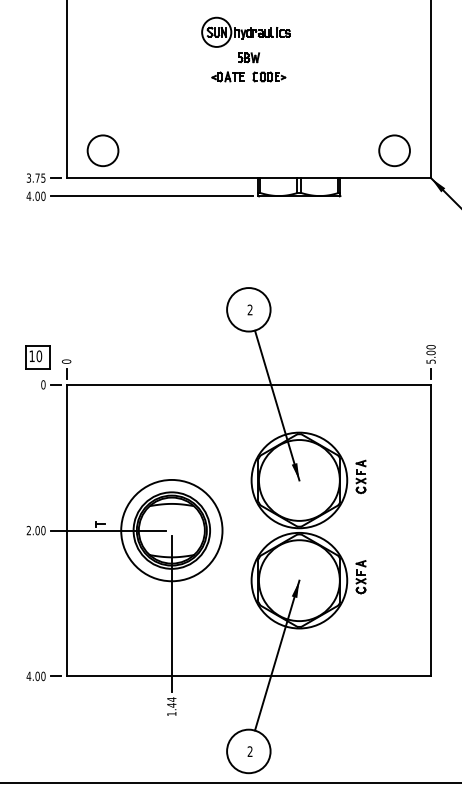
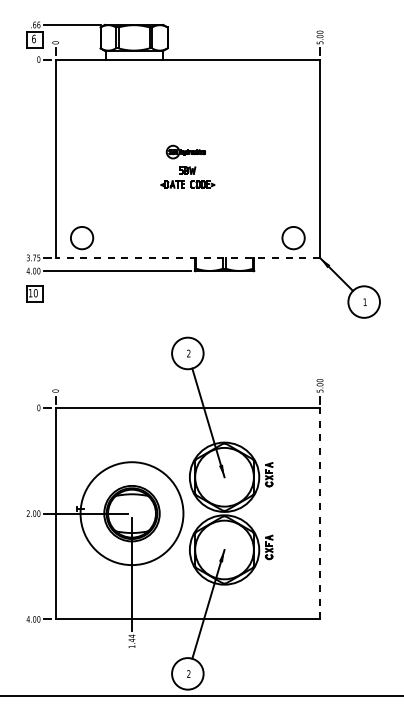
part: (245, 31) -> (185, 151), size x0.6
line: (248, 177) -> (187, 257), solid -> dashed
part: (37, 356) -> (34, 293), moved
circle: (171, 530) -> (131, 513), size x1.4
line: (431, 530) -> (320, 513), solid -> dashed

